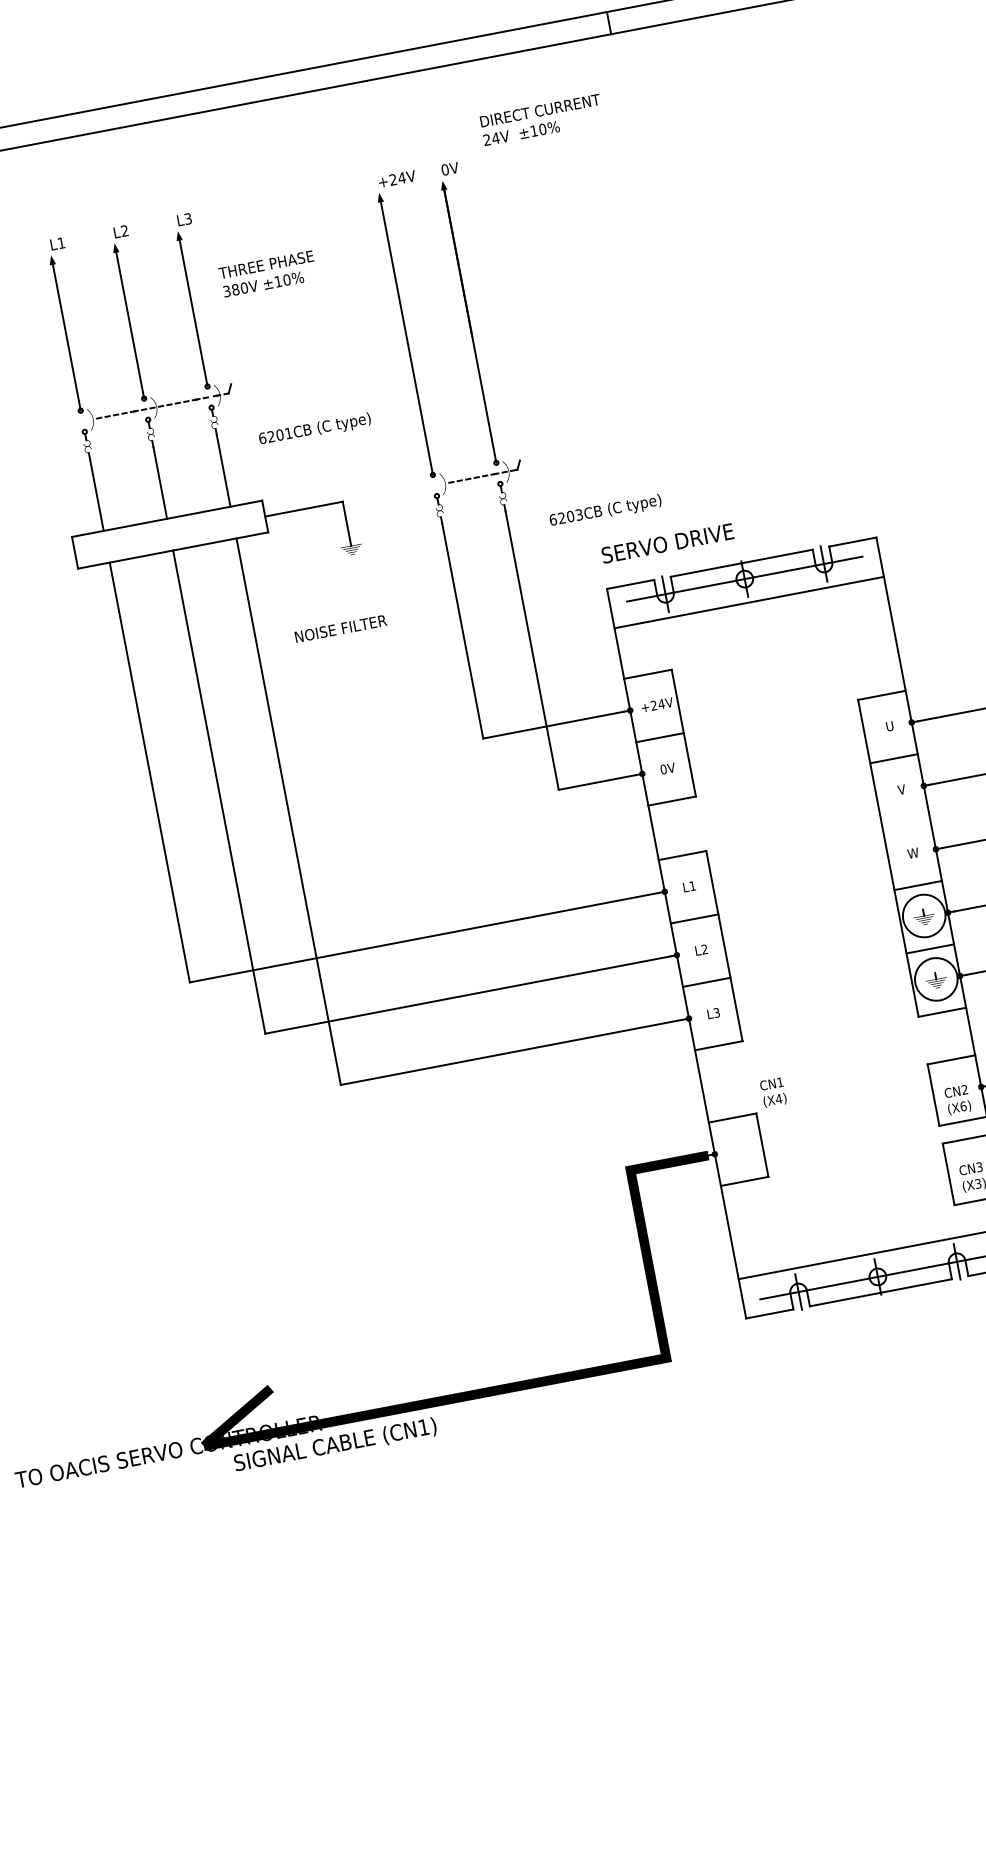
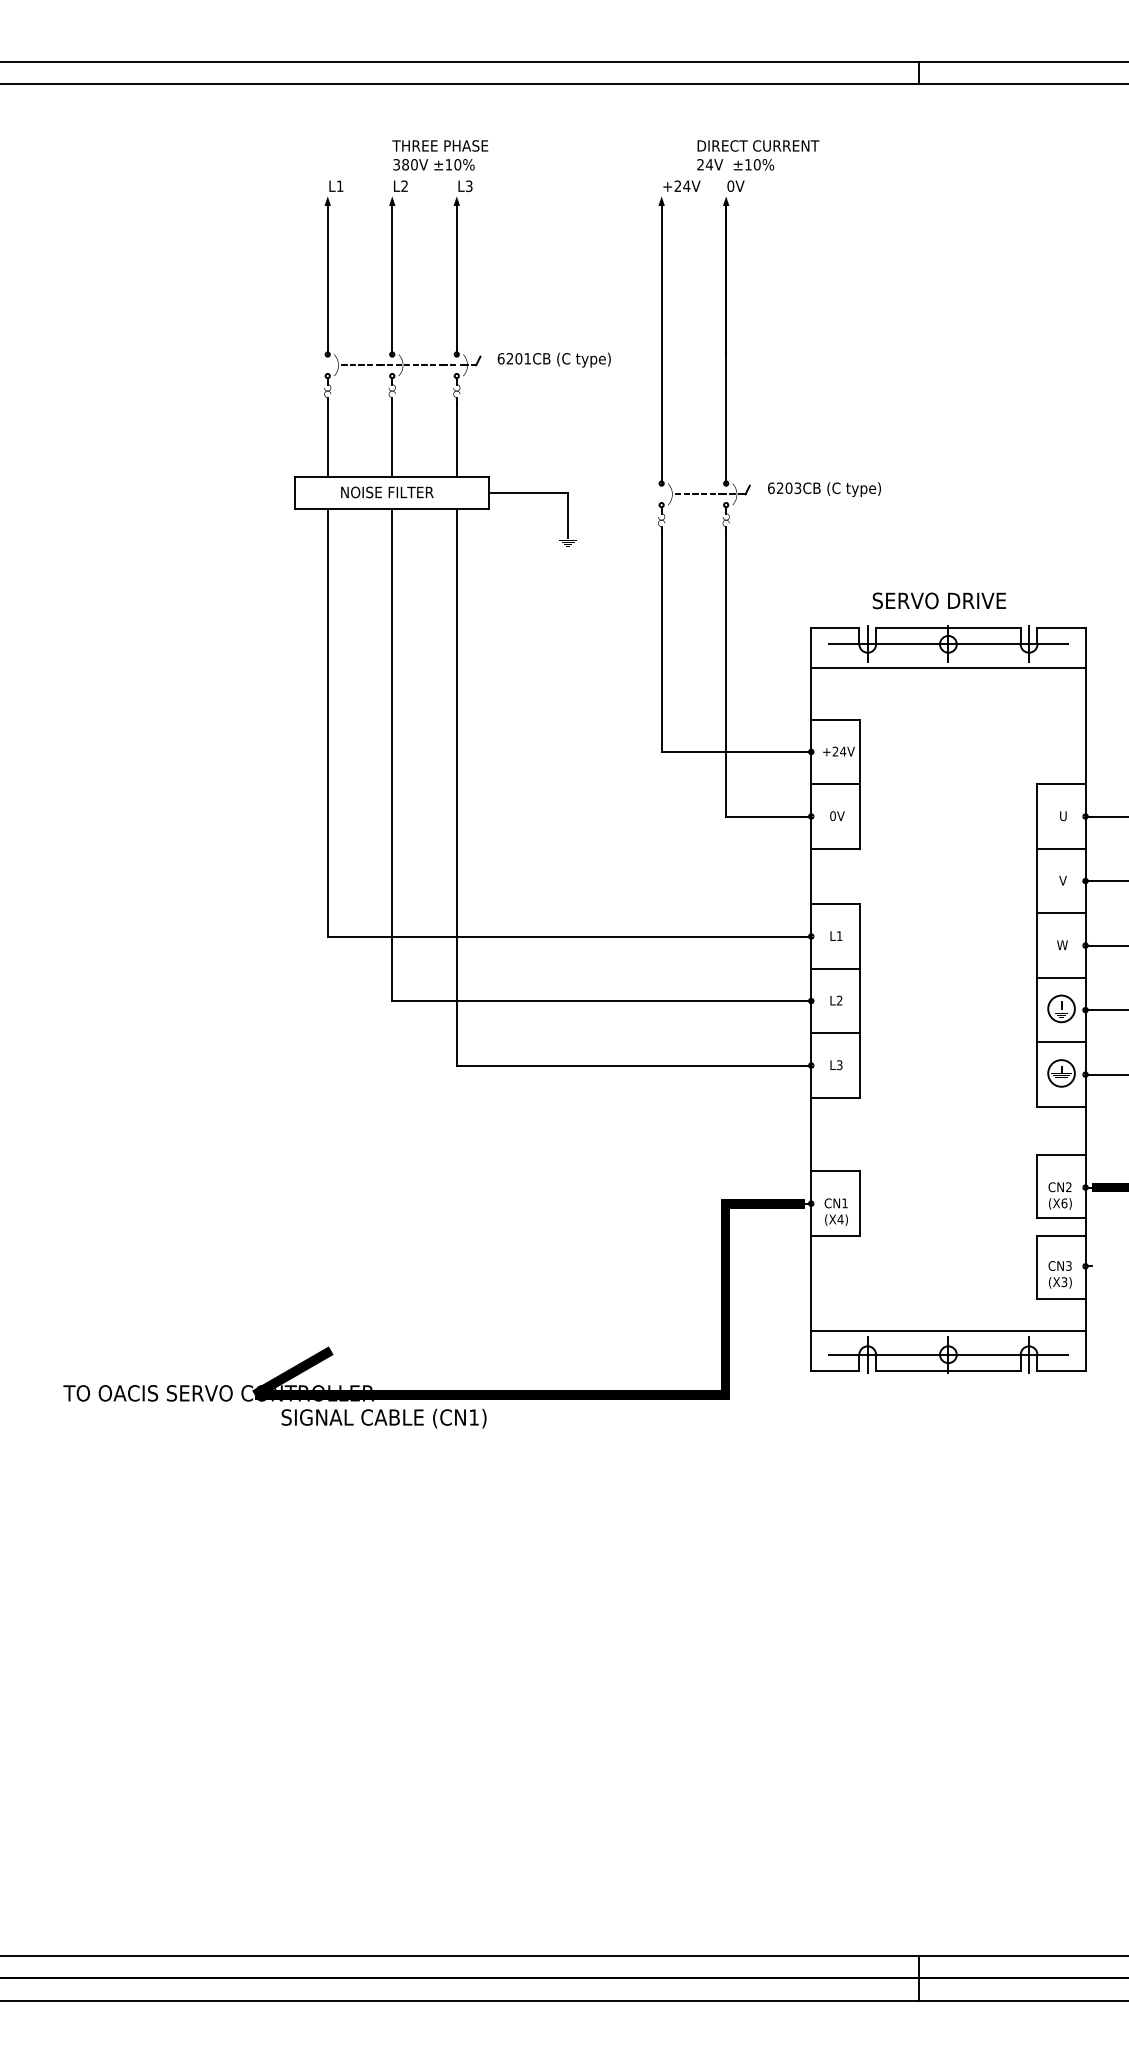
text: (542, 120) -> (758, 155), moved
text: (268, 274) -> (440, 155), moved
text: (314, 429) -> (553, 359), moved
text: (605, 511) -> (824, 489), moved
text: (666, 543) -> (938, 600), moved
text: (341, 628) -> (387, 492), moved
line: (906, 822) -> (1061, 913), added
circle: (924, 915) -> (1061, 1008), size x0.62
circle: (936, 979) -> (1061, 1073), size x0.62
text: (772, 1092) -> (835, 1211), moved

